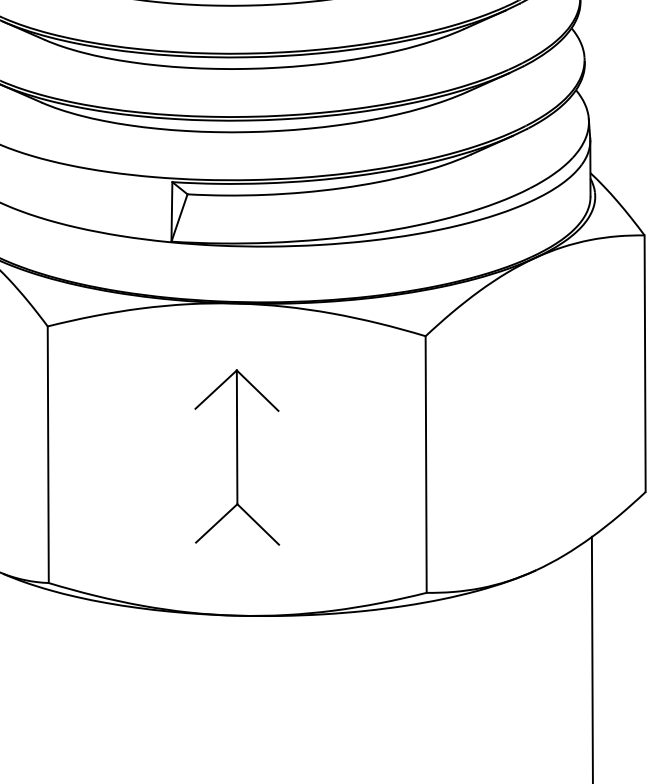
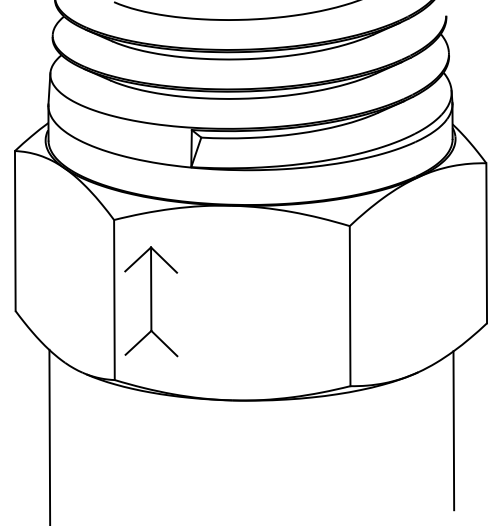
part: (237, 457) -> (151, 301), moved

